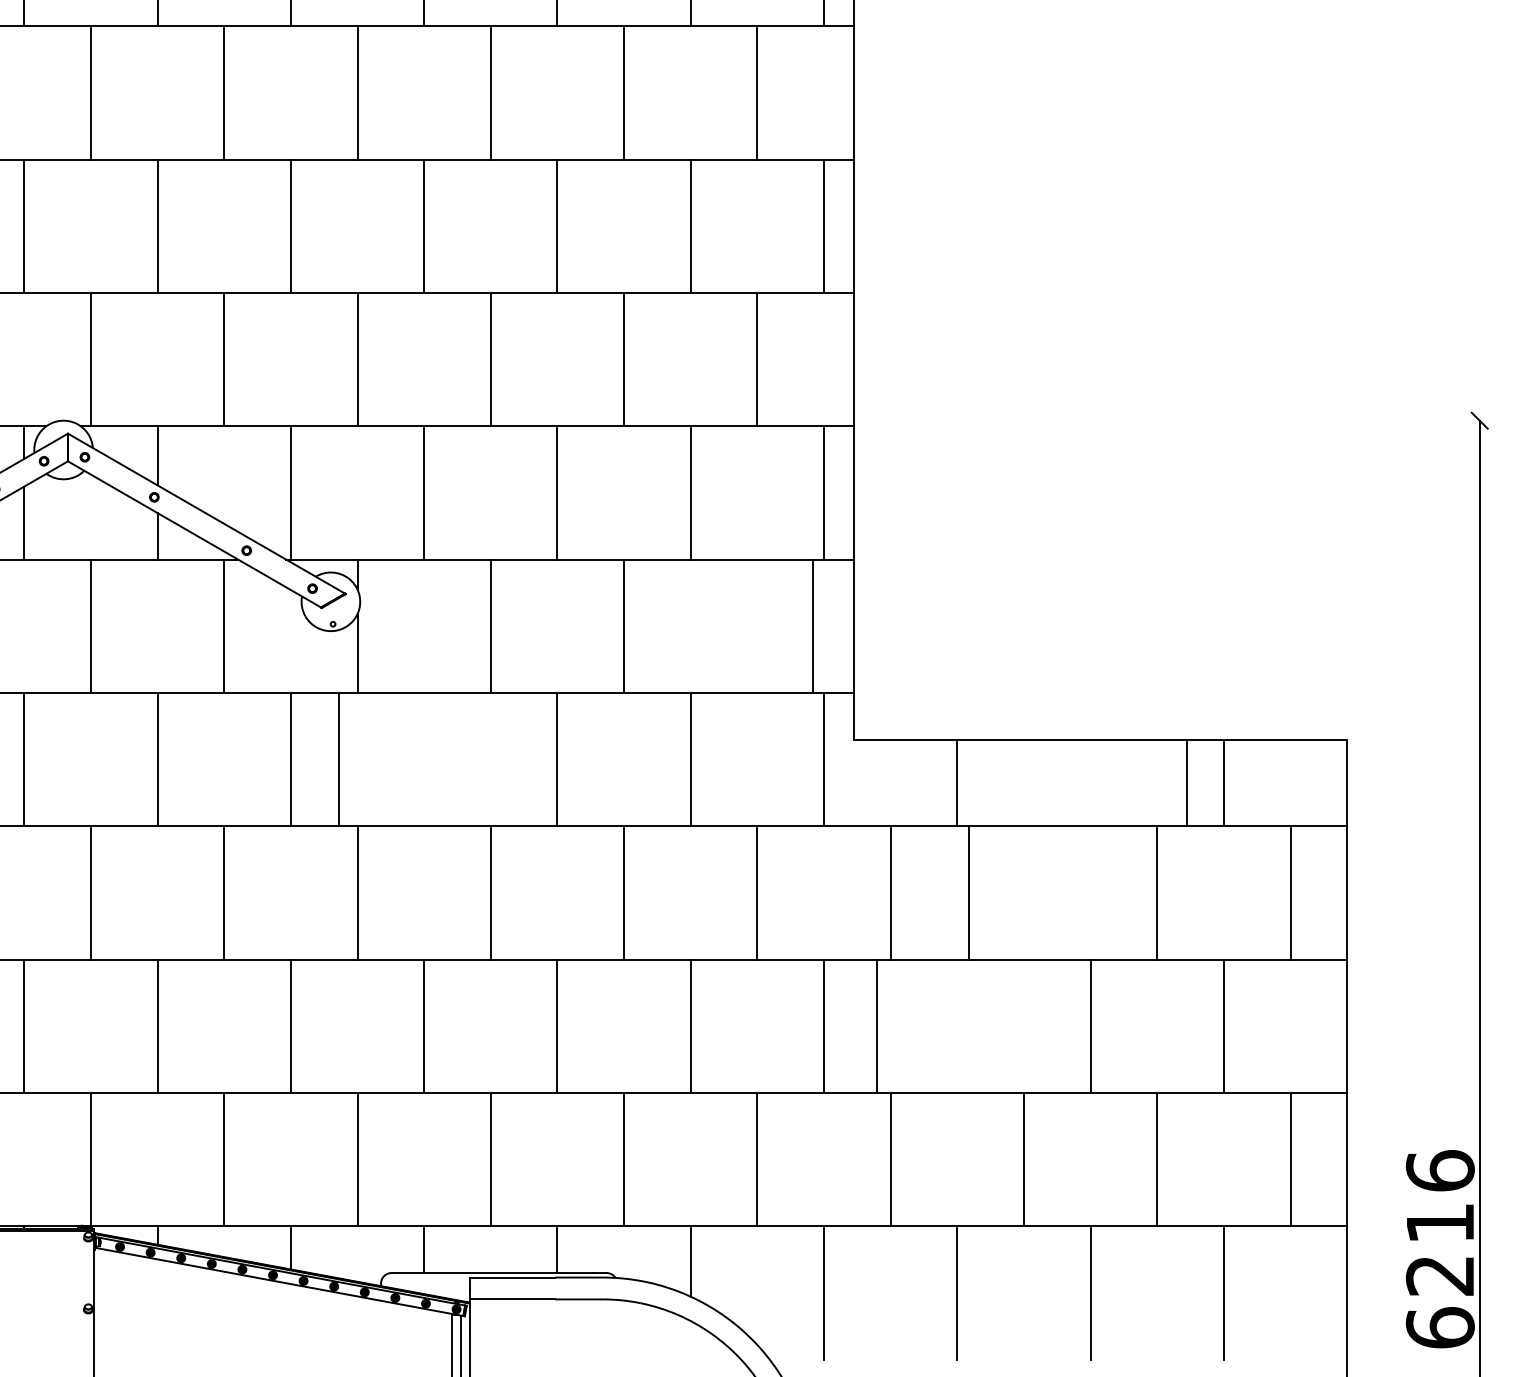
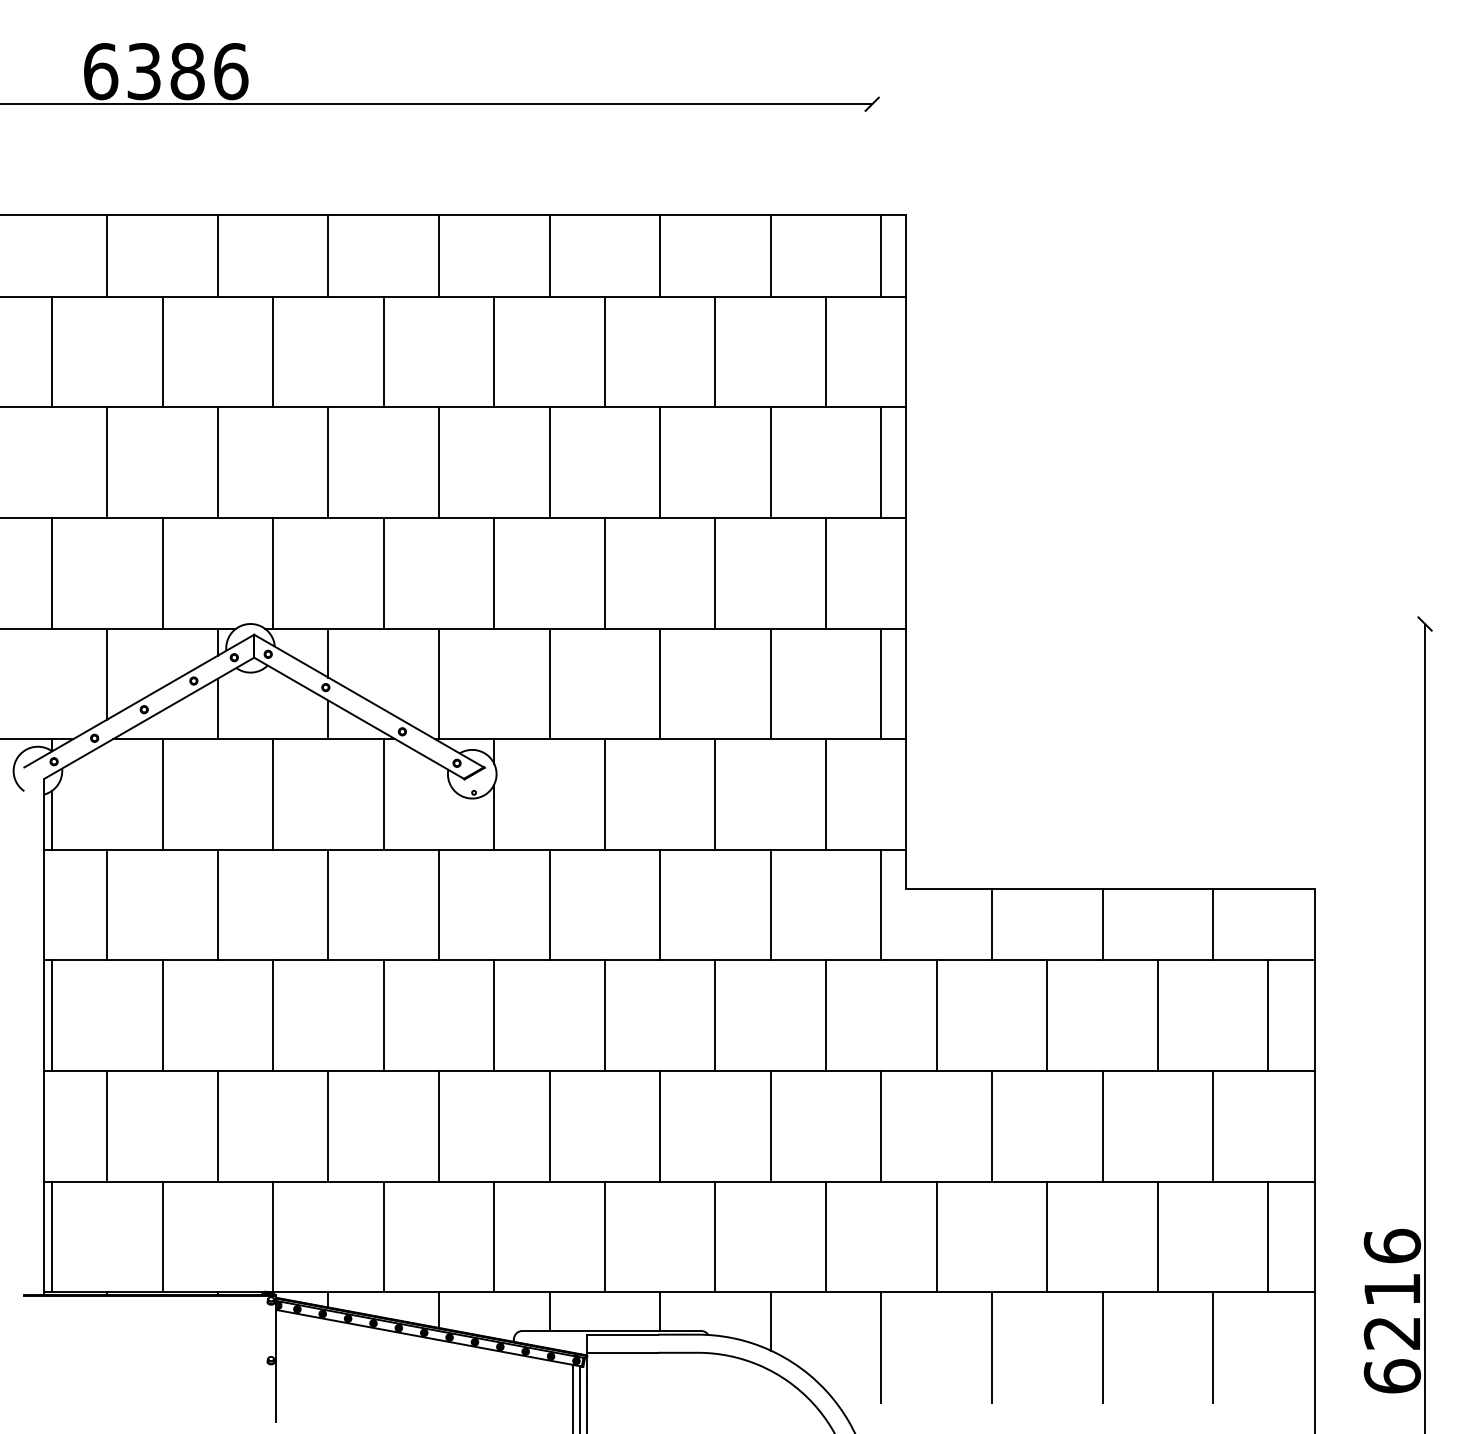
line: (813, 626) -> (826, 794), moved
line: (338, 758) -> (549, 904), moved
line: (1187, 783) -> (1102, 924), moved
line: (969, 892) -> (1047, 1015), moved
line: (876, 1025) -> (991, 1125), moved

